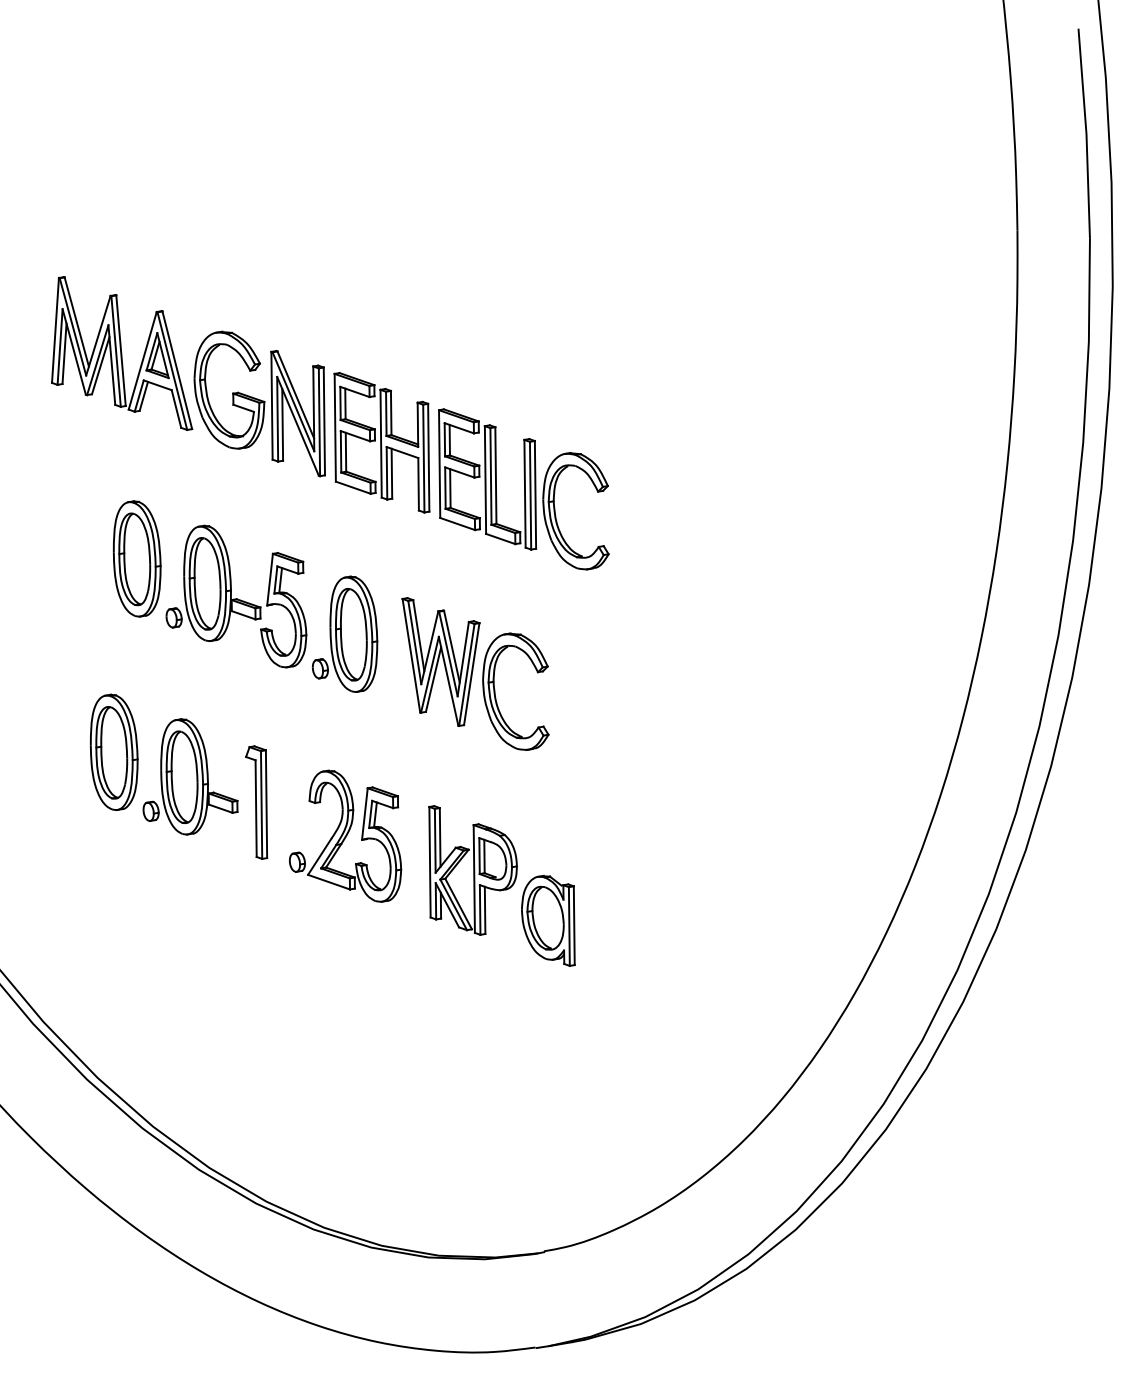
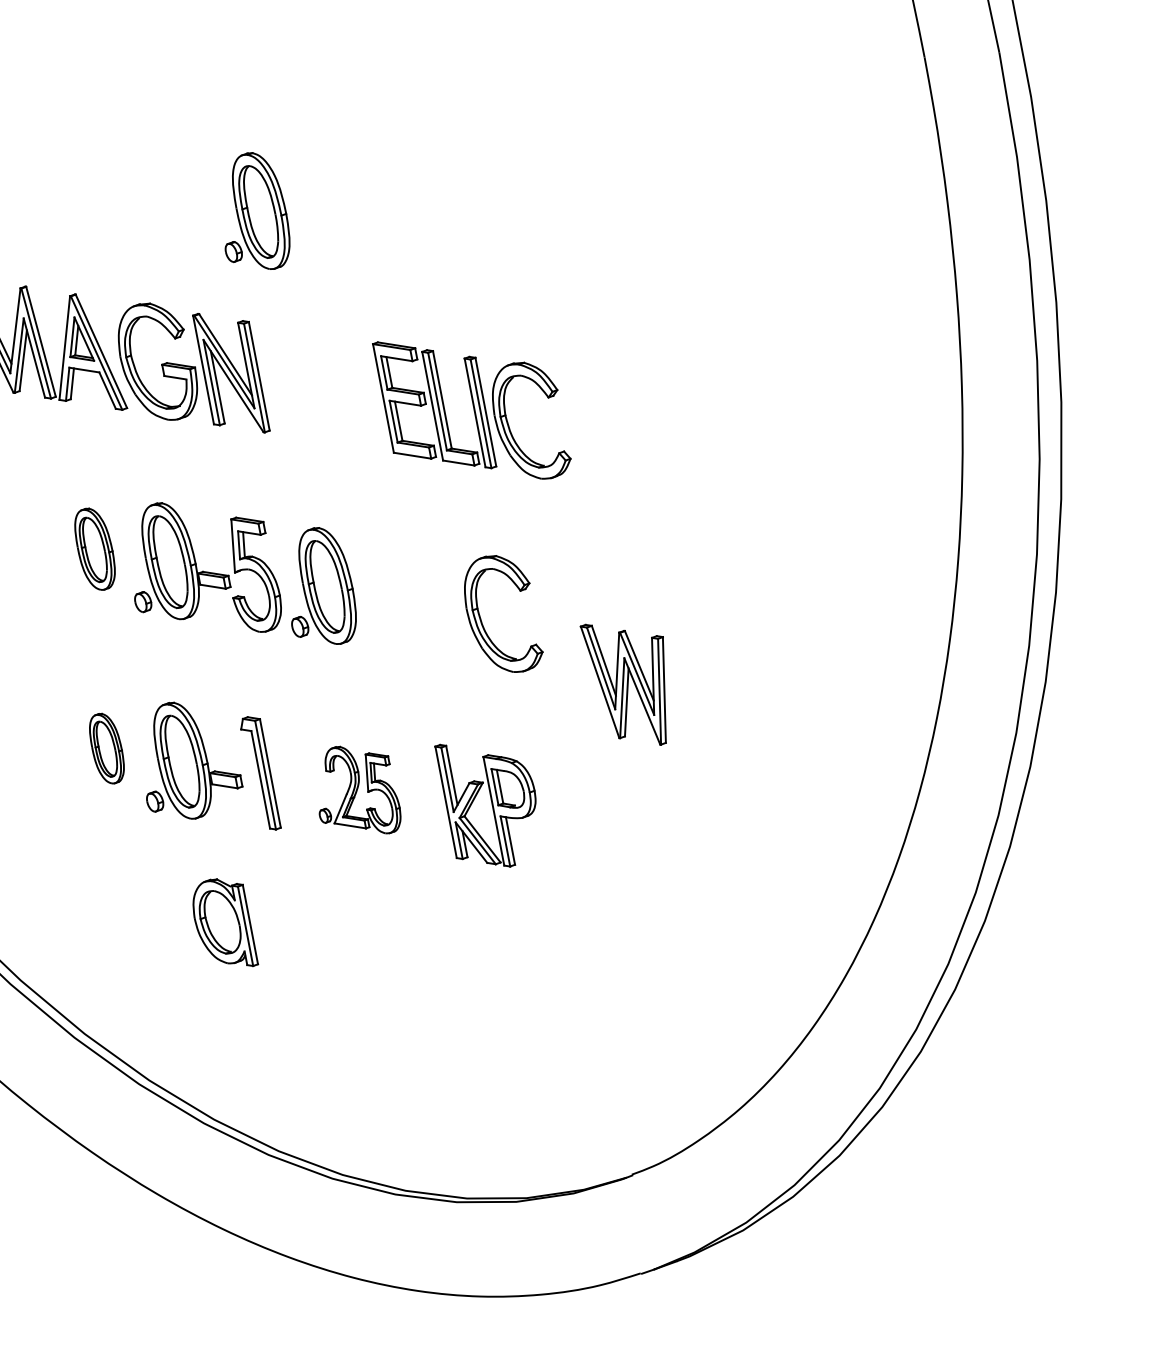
part: (345, 262) -> (251, 211), added
part: (381, 442) -> (320, 387), removed
part: (136, 558) -> (94, 548), size x0.7
part: (440, 661) -> (630, 682), moved
part: (113, 751) -> (106, 748), size x0.6
part: (345, 835) -> (355, 790), size x0.7
part: (548, 920) -> (223, 924), moved

